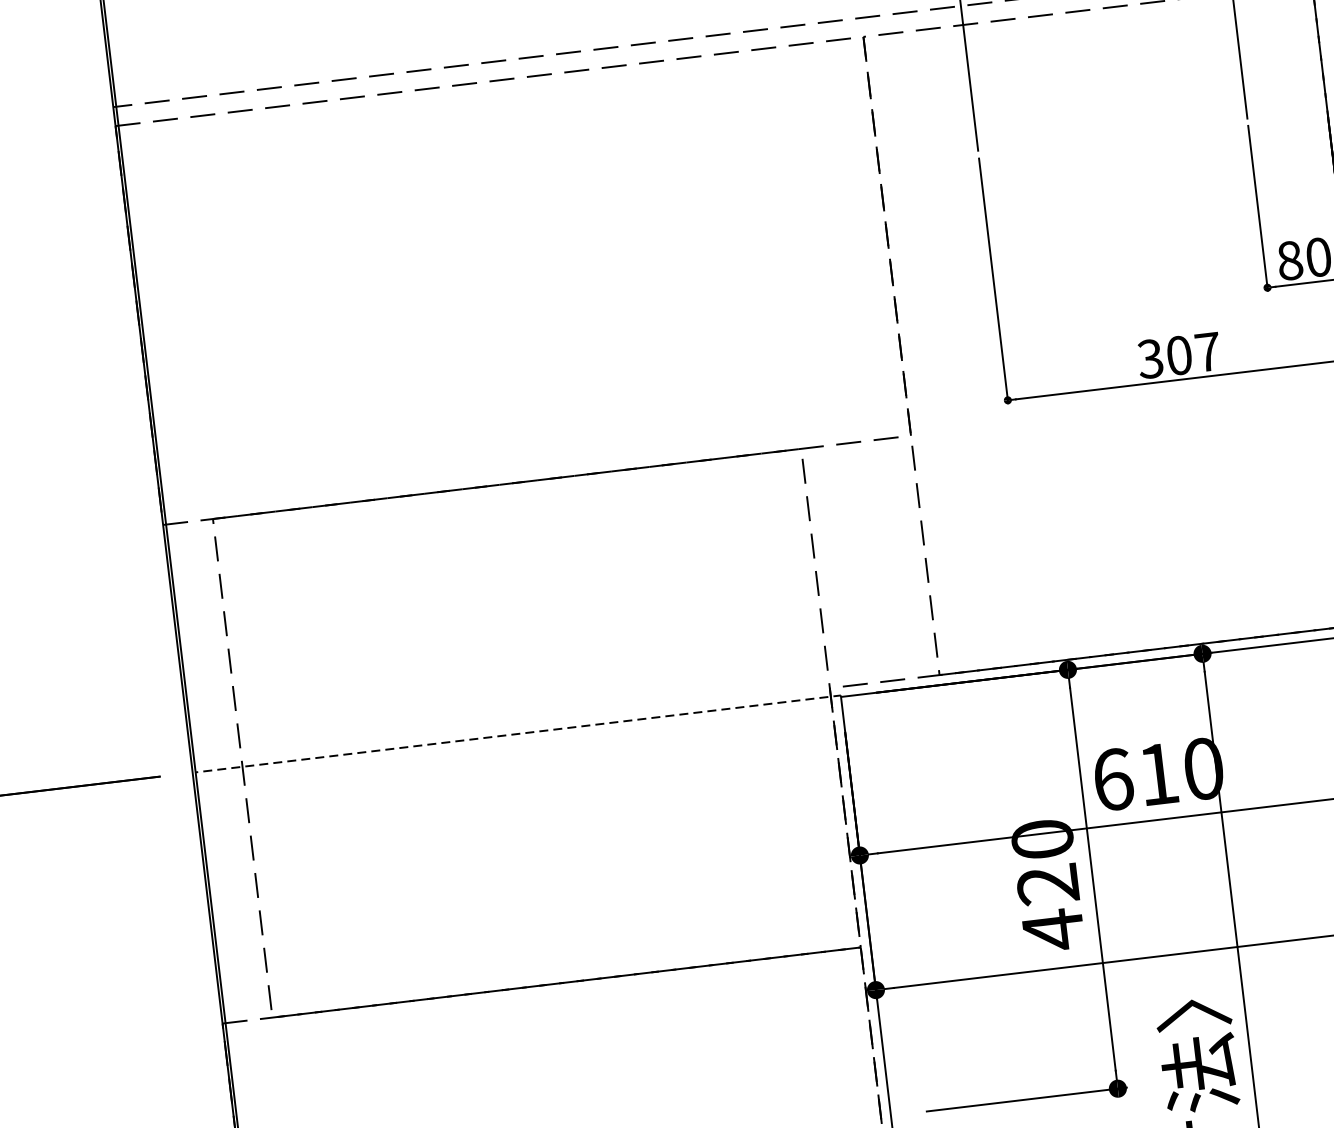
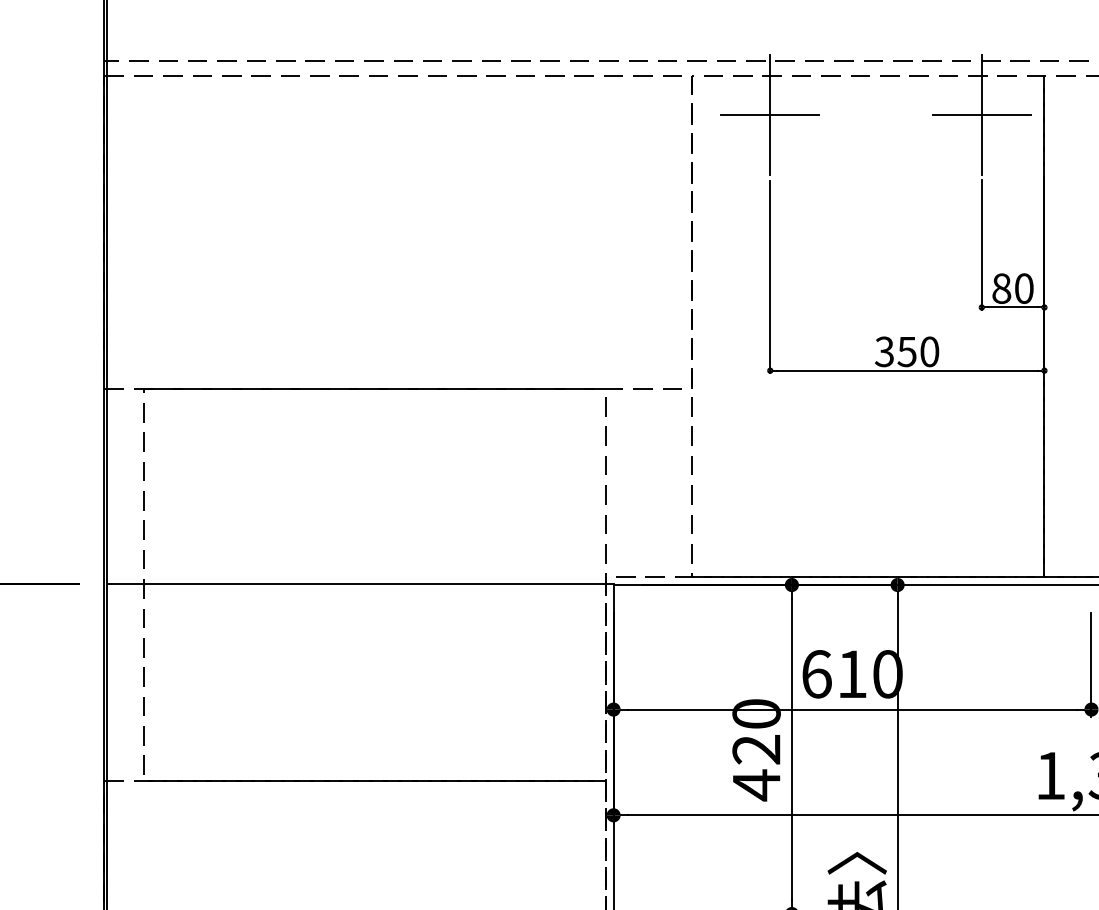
line: (1238, 43) -> (981, 115), added
line: (969, 75) -> (770, 115), added
text: (1193, 353) -> (918, 351), 307 -> 350
line: (519, 733) -> (361, 583), dashed -> solid

